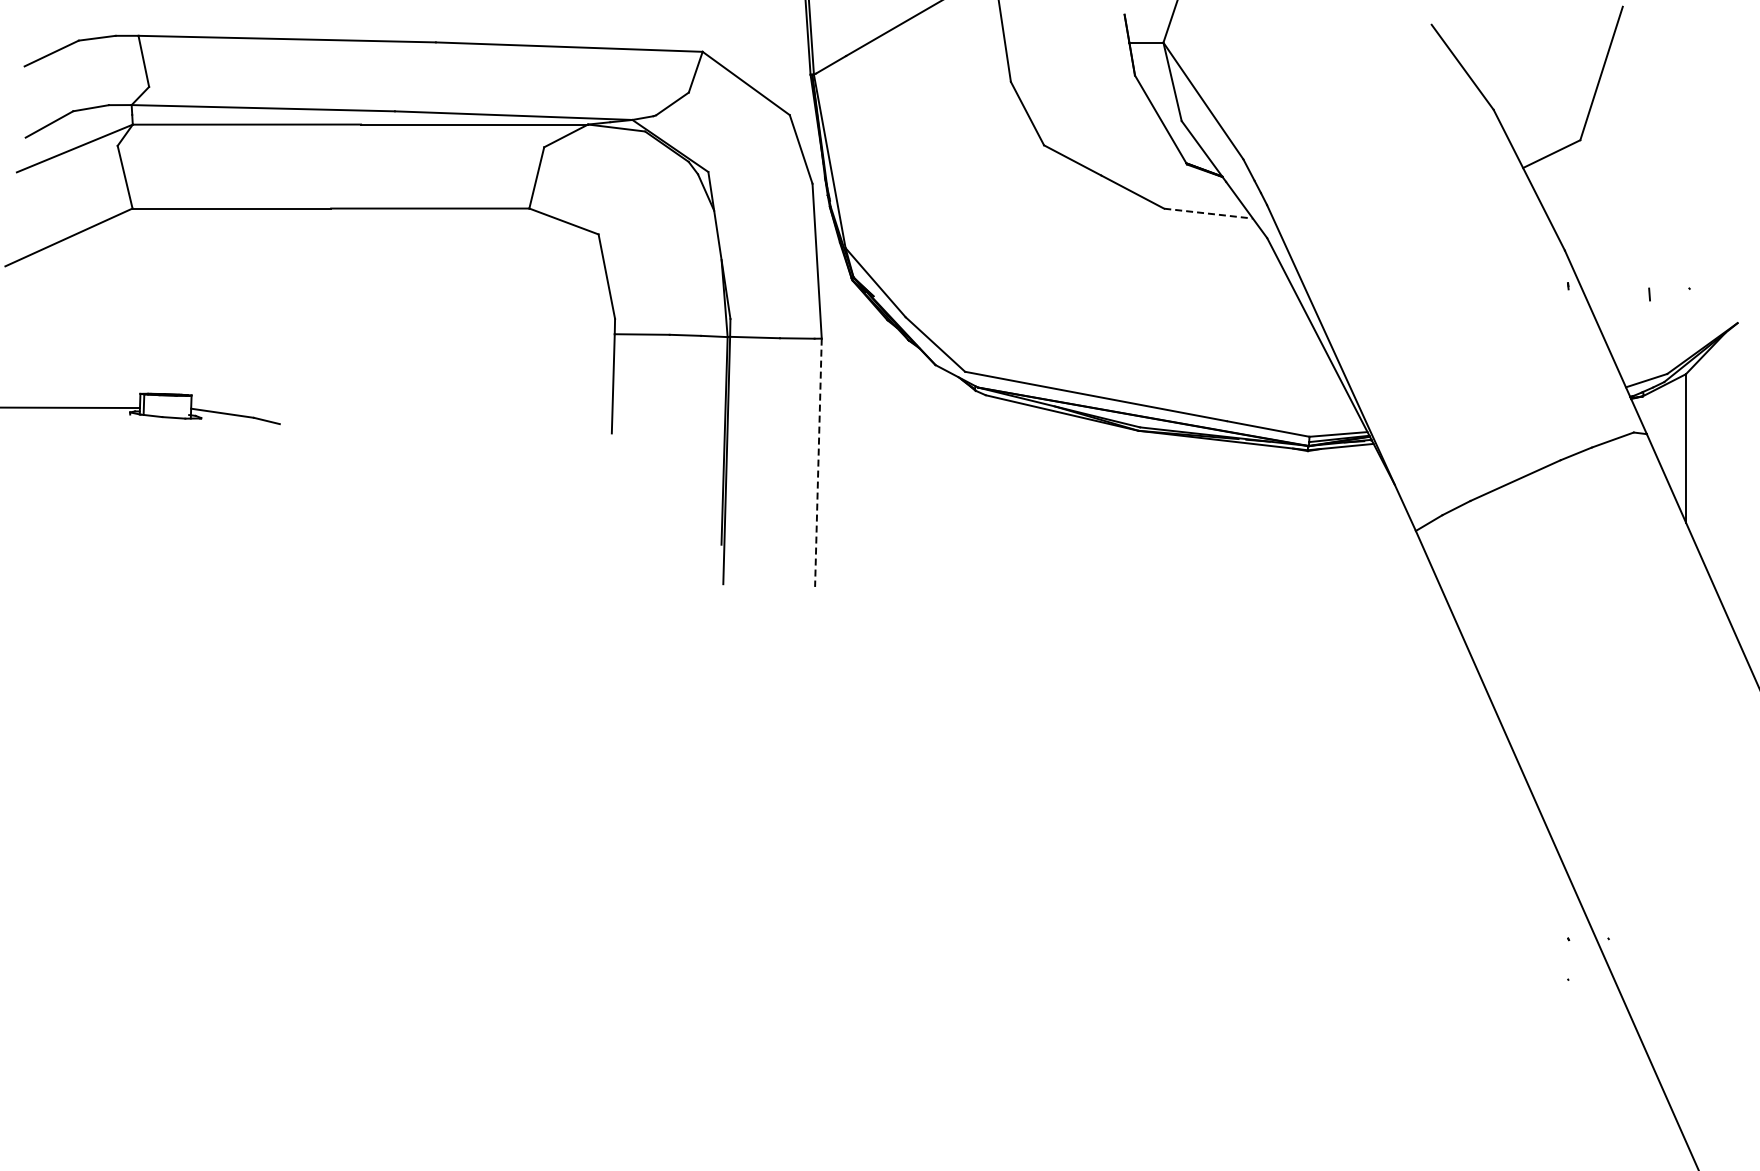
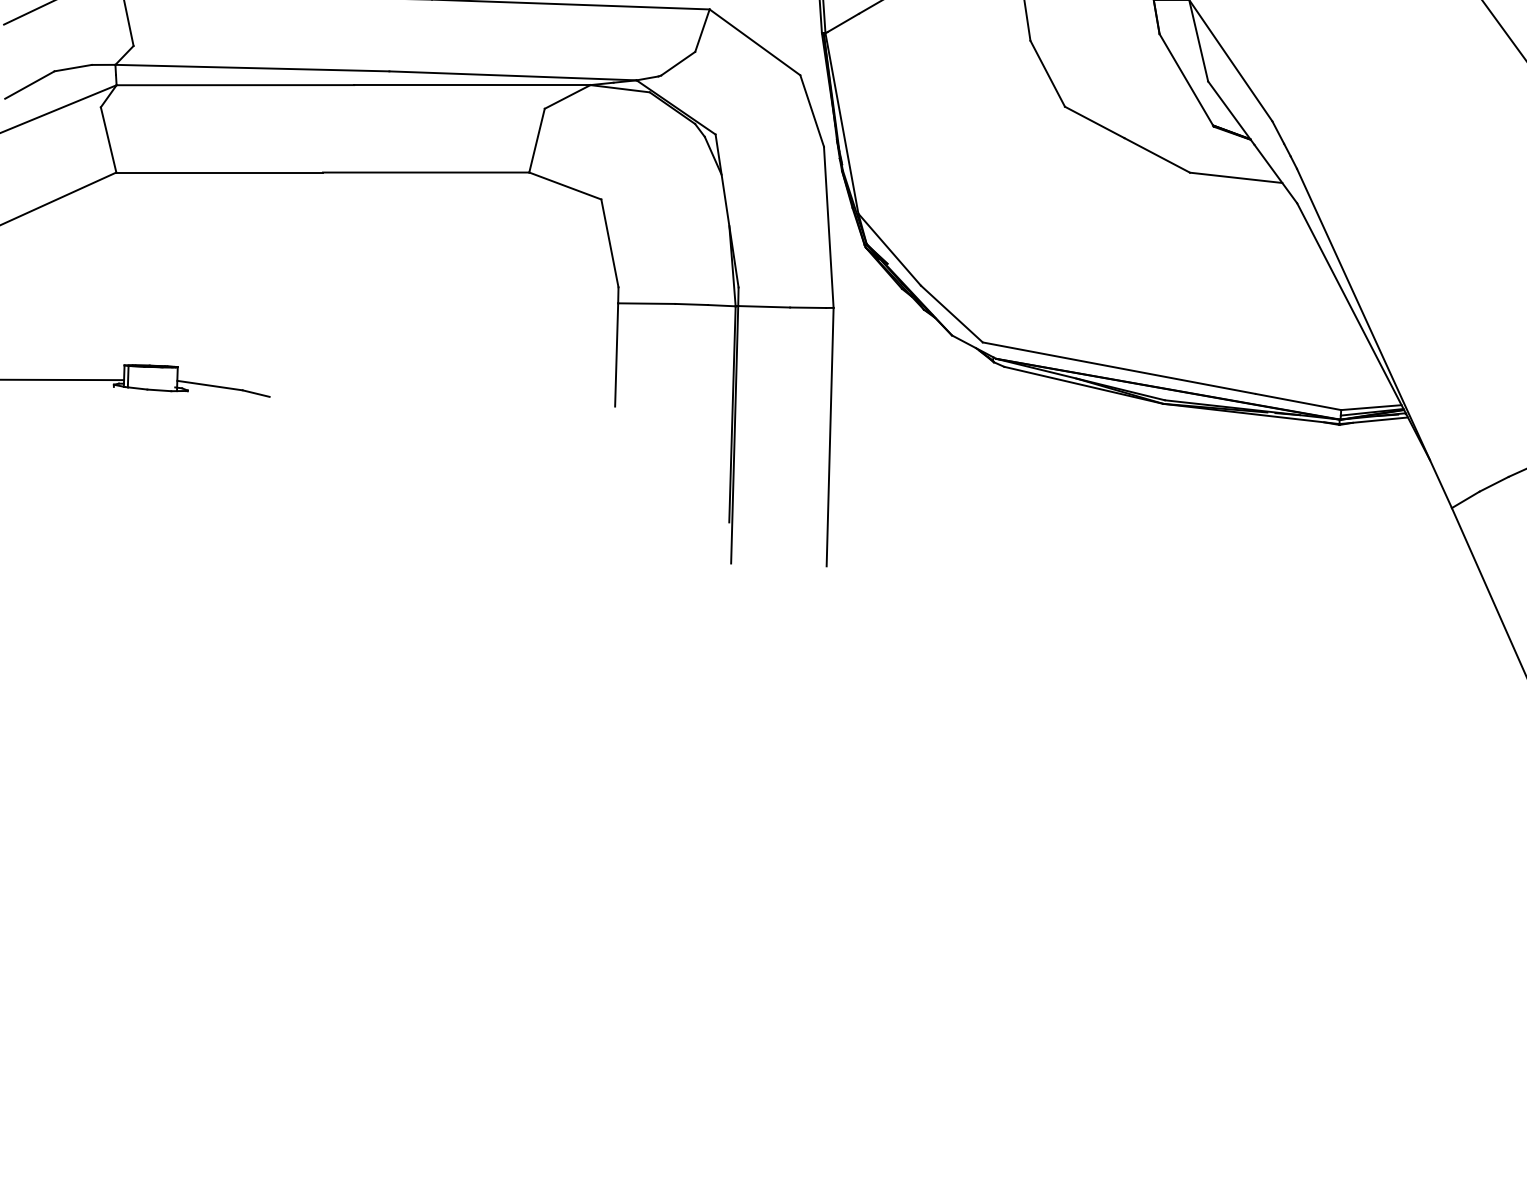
line: (1208, 213) -> (1236, 177), dashed -> solid
line: (818, 463) -> (830, 437), dashed -> solid

